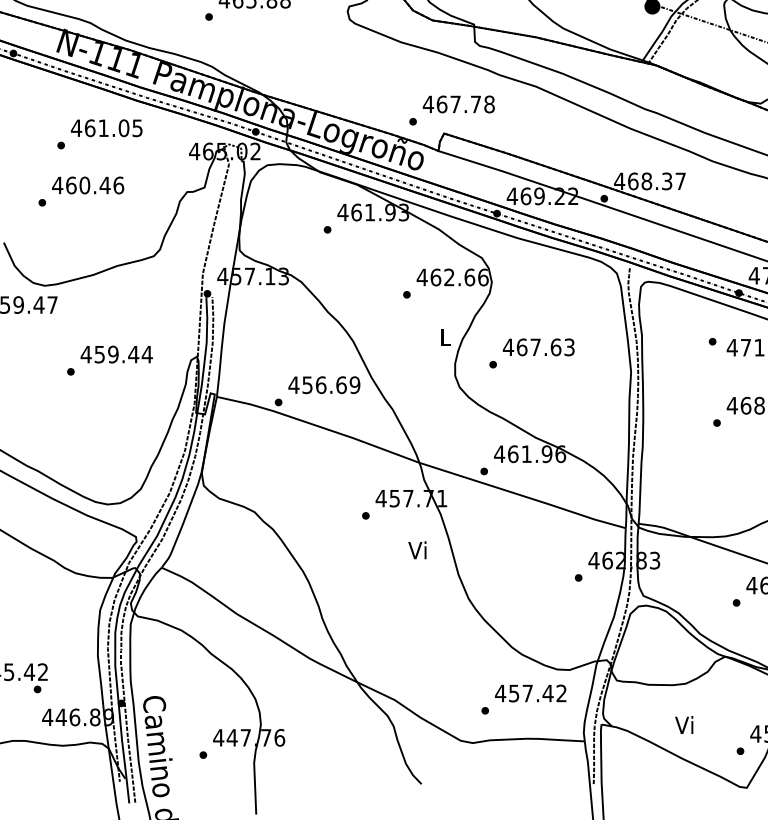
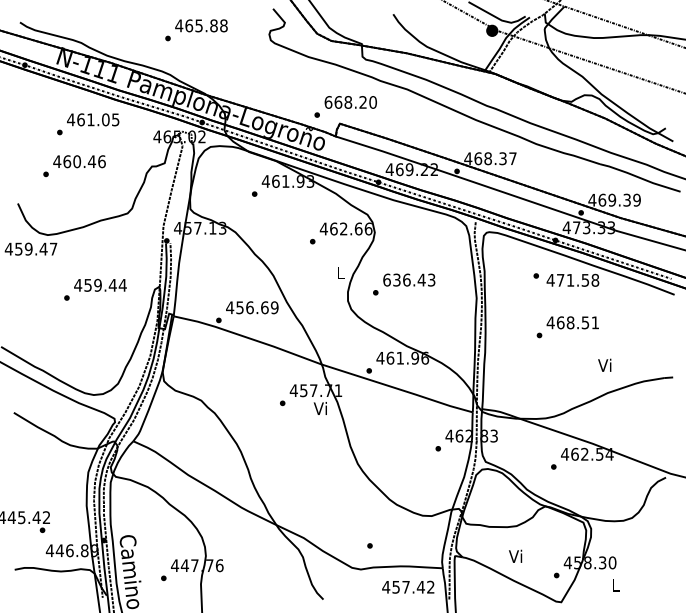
text: (458, 104) -> (350, 102), 467.78 -> 668.20
text: (531, 346) -> (403, 279), 467.63 -> 636.43
text: (416, 550) -> (319, 408), moved
text: (531, 692) -> (408, 586), moved

